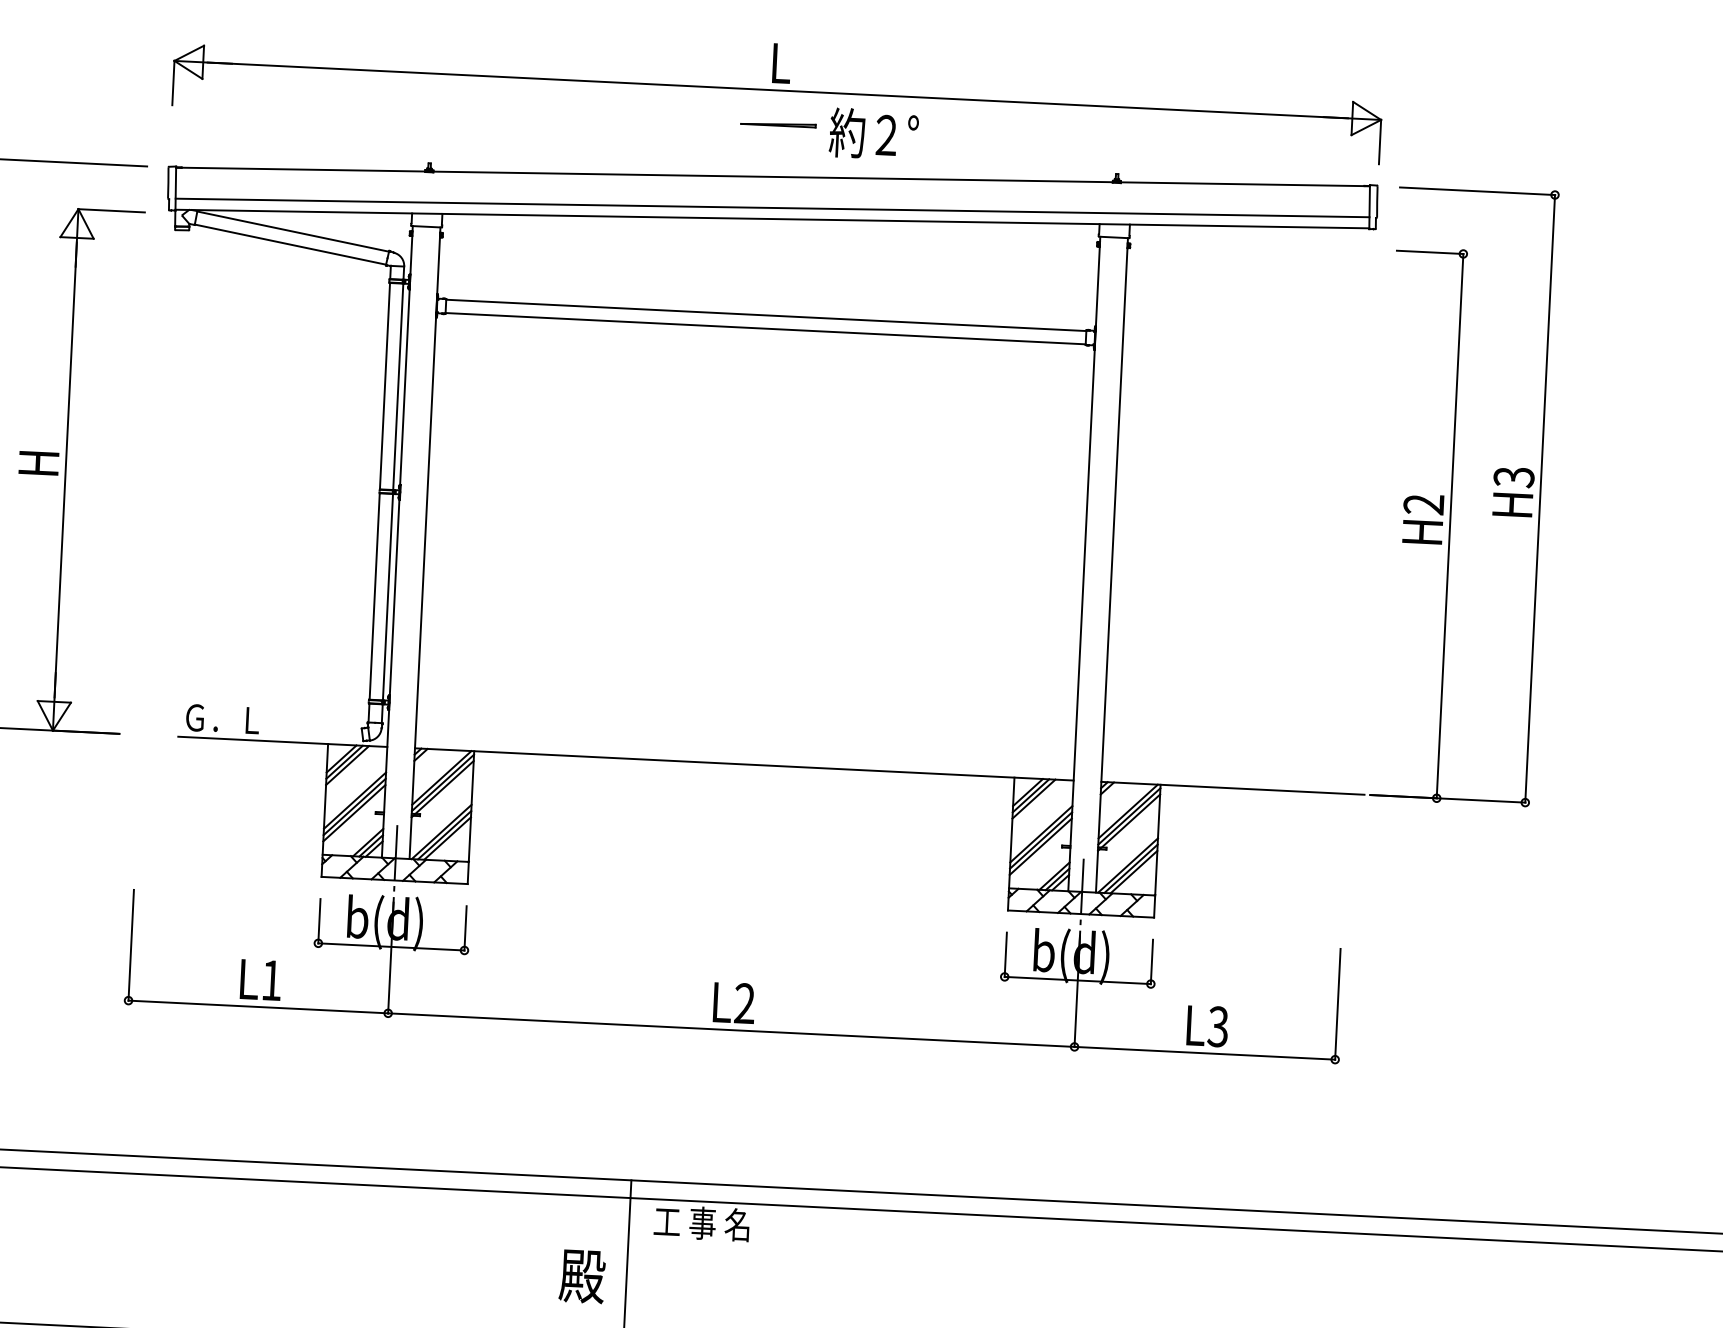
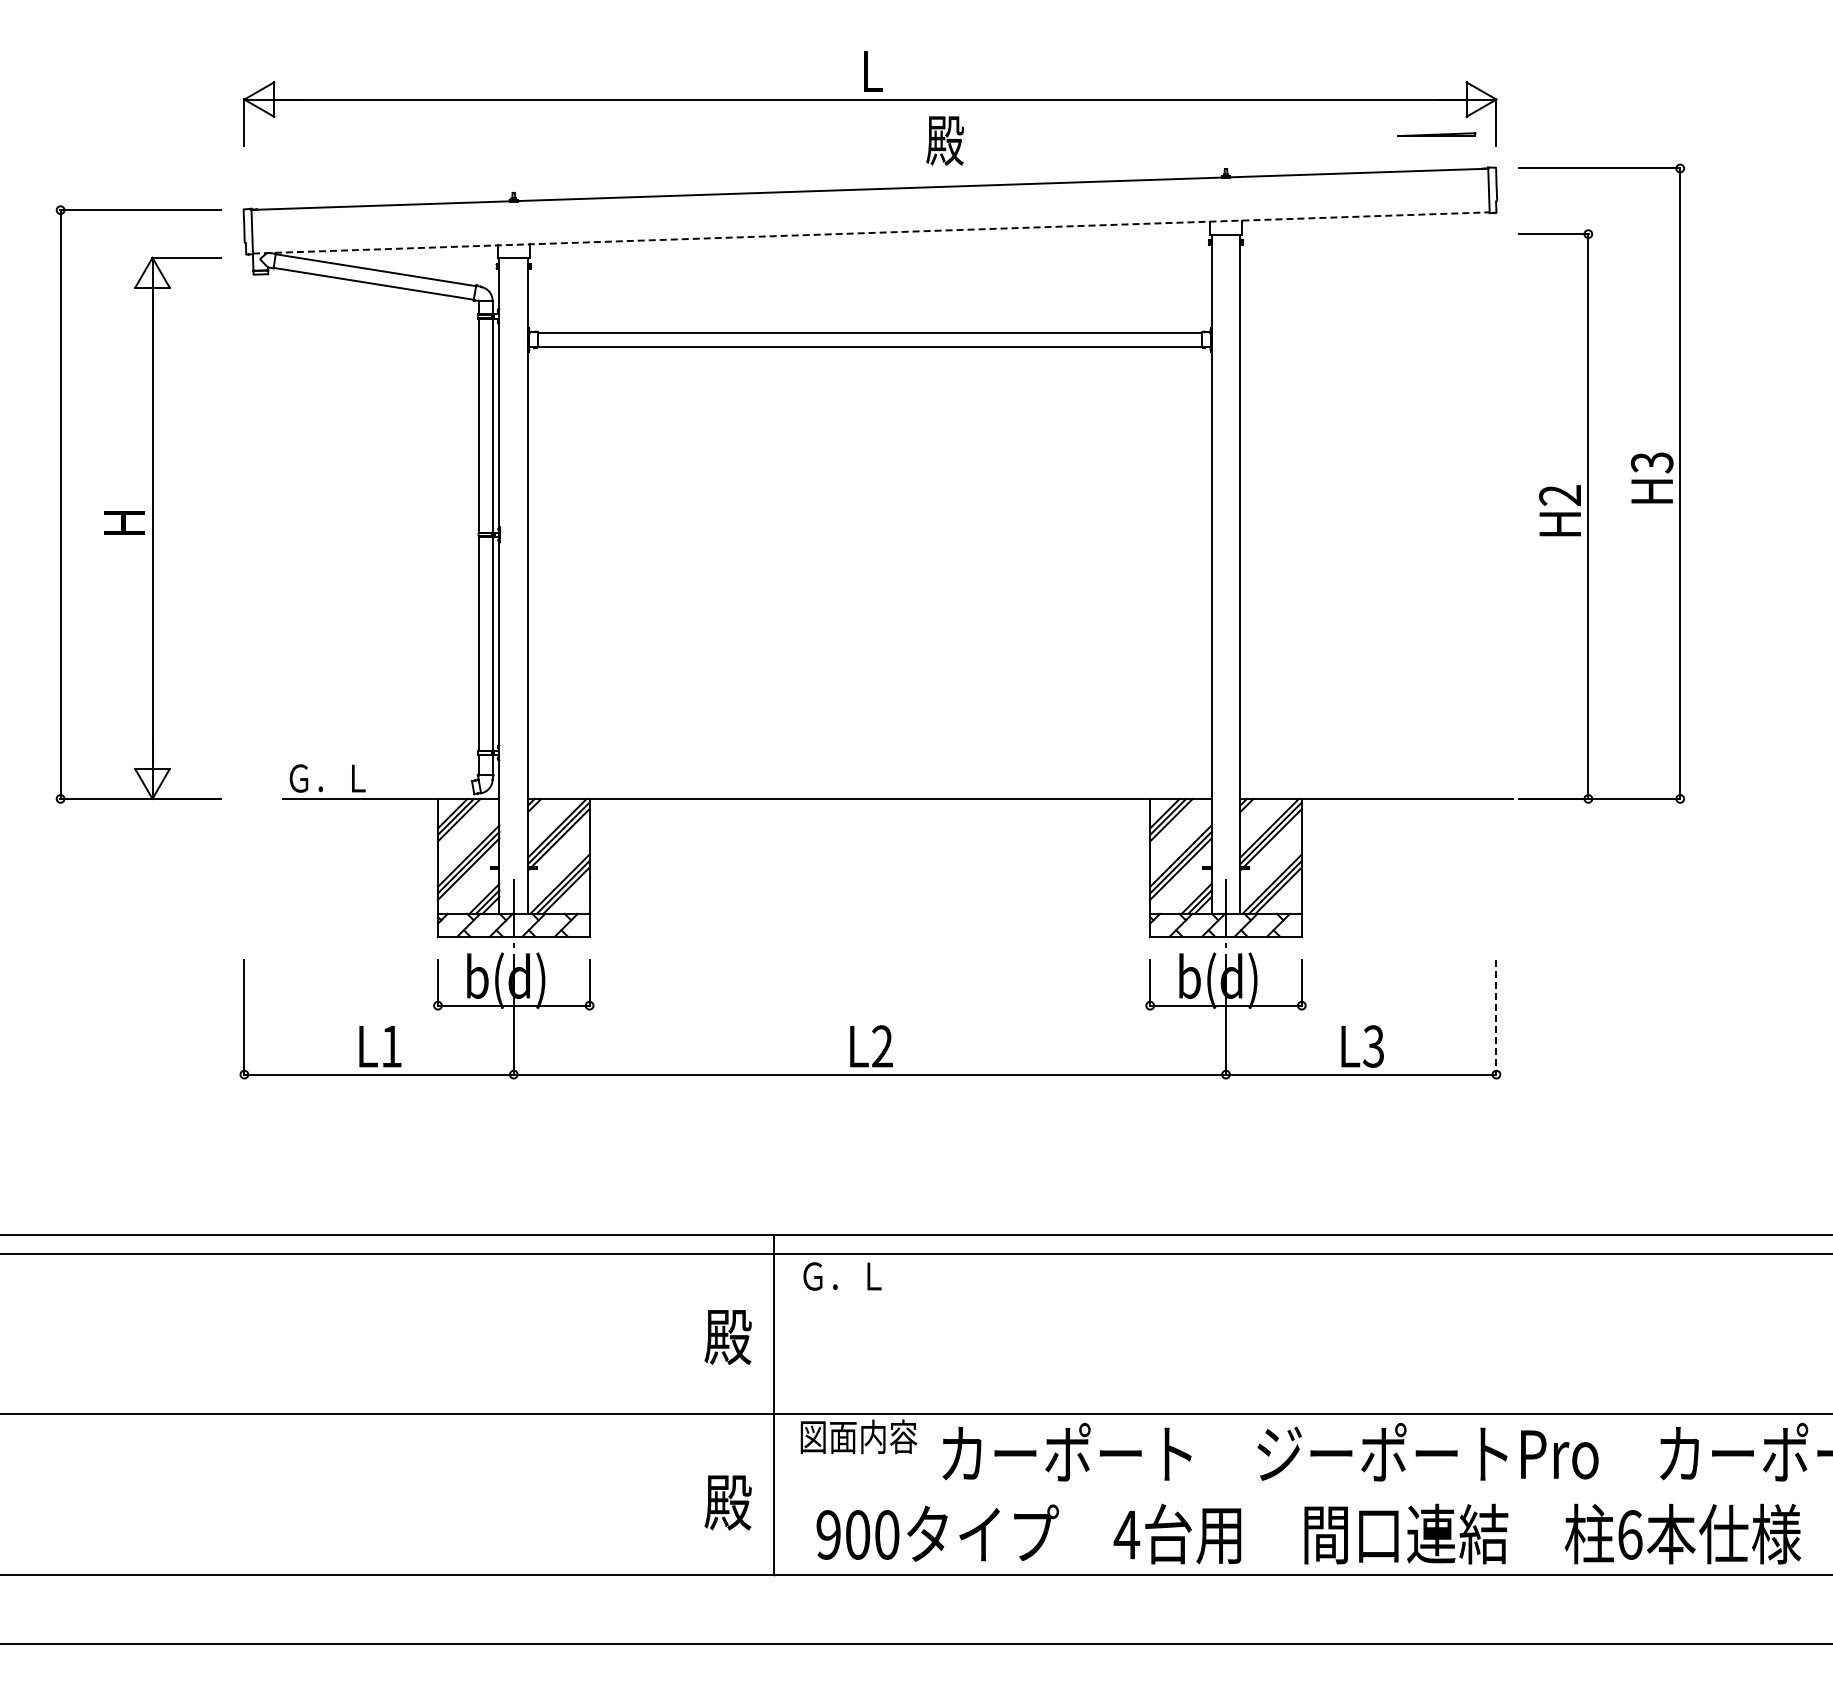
line: (778, 124) -> (1436, 134), moved
text: (874, 133) -> (972, 139), 約２° -> 殿
line: (772, 207) -> (870, 221), removed
line: (772, 218) -> (871, 232), solid -> dashed
line: (1337, 1004) -> (1496, 1017), solid -> dashed
text: (701, 1222) -> (848, 1275), 工 事 名 -> Ｇ．Ｌ

